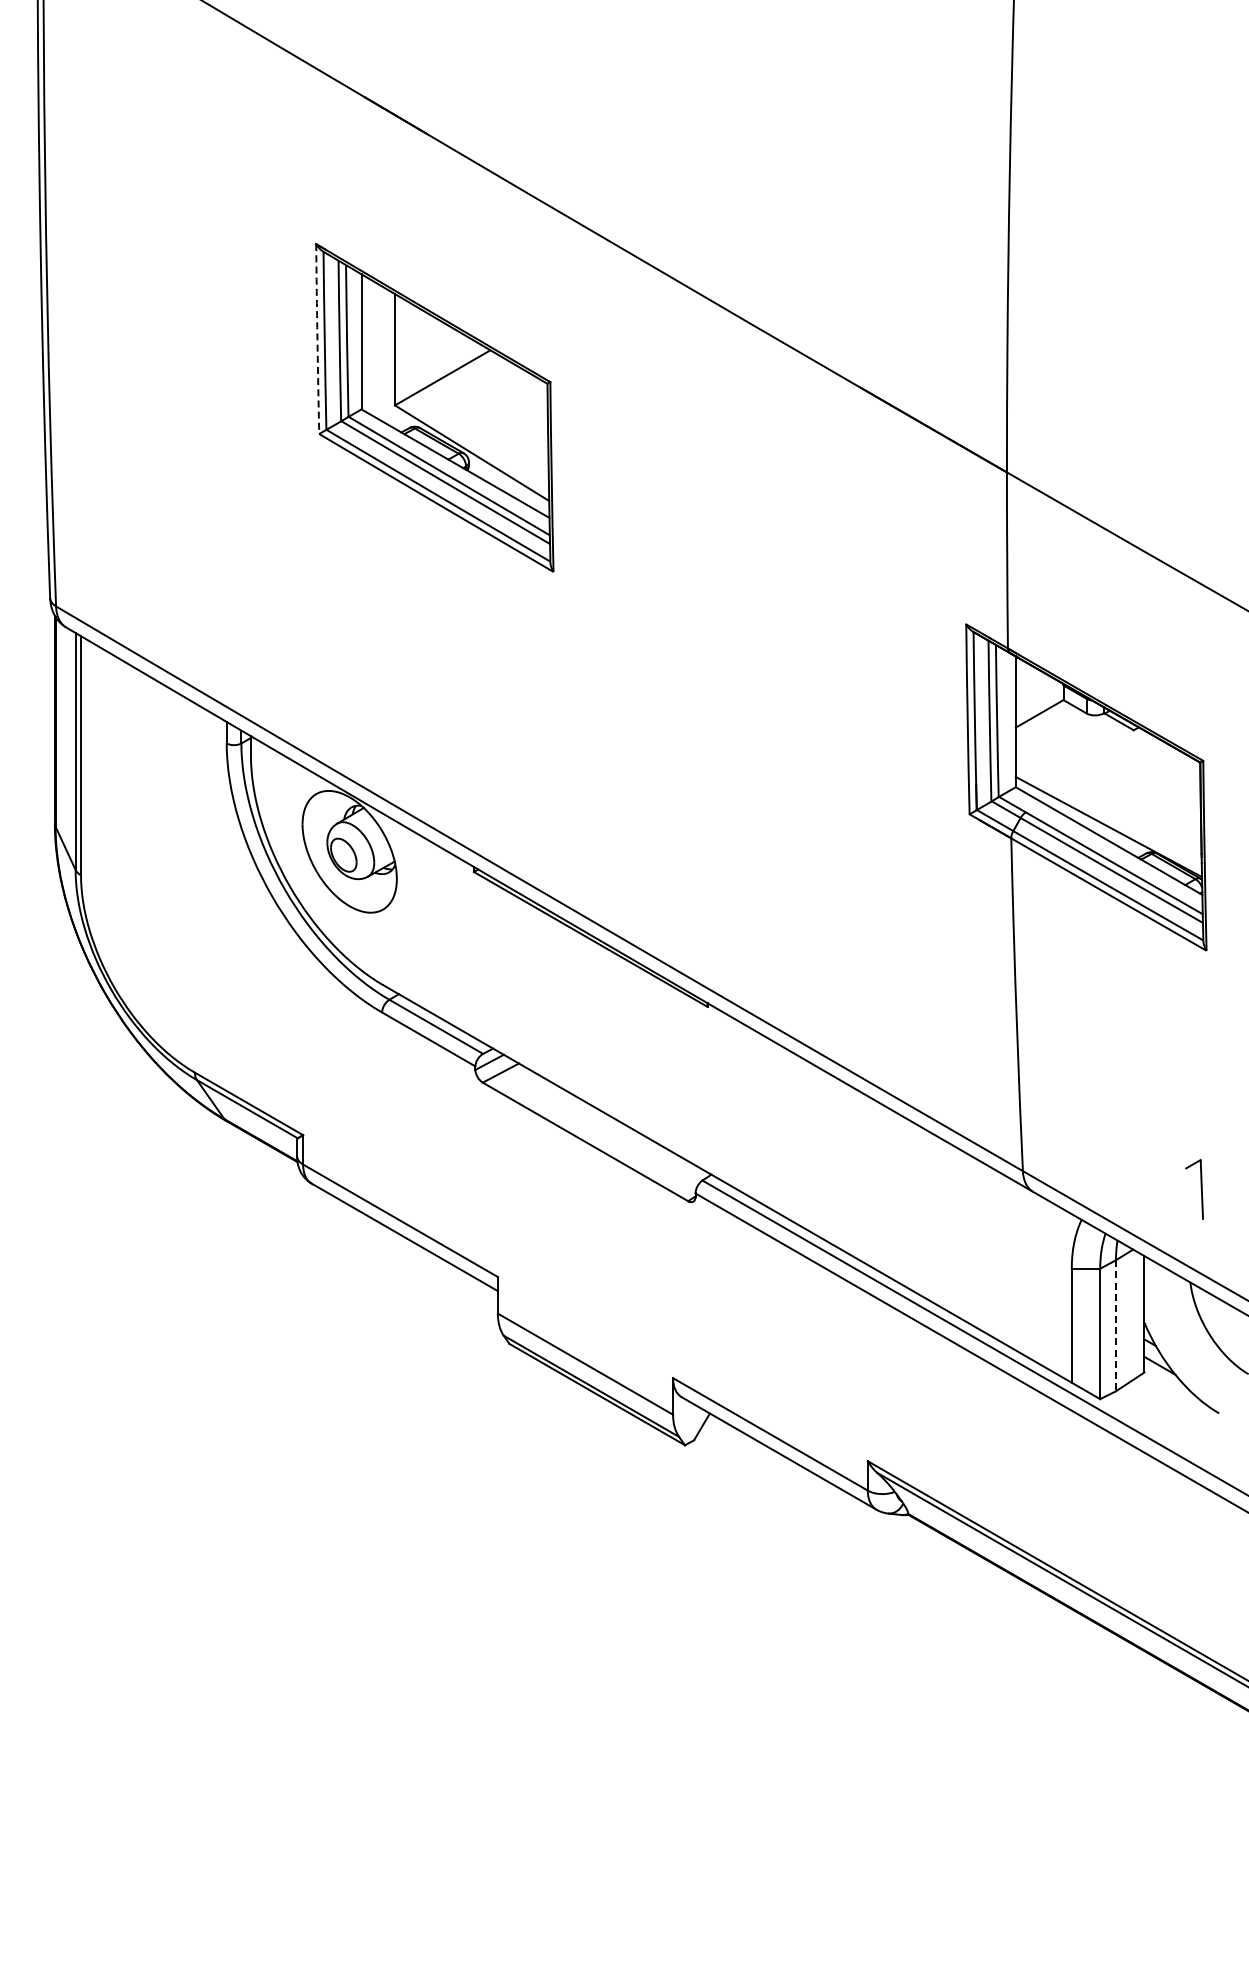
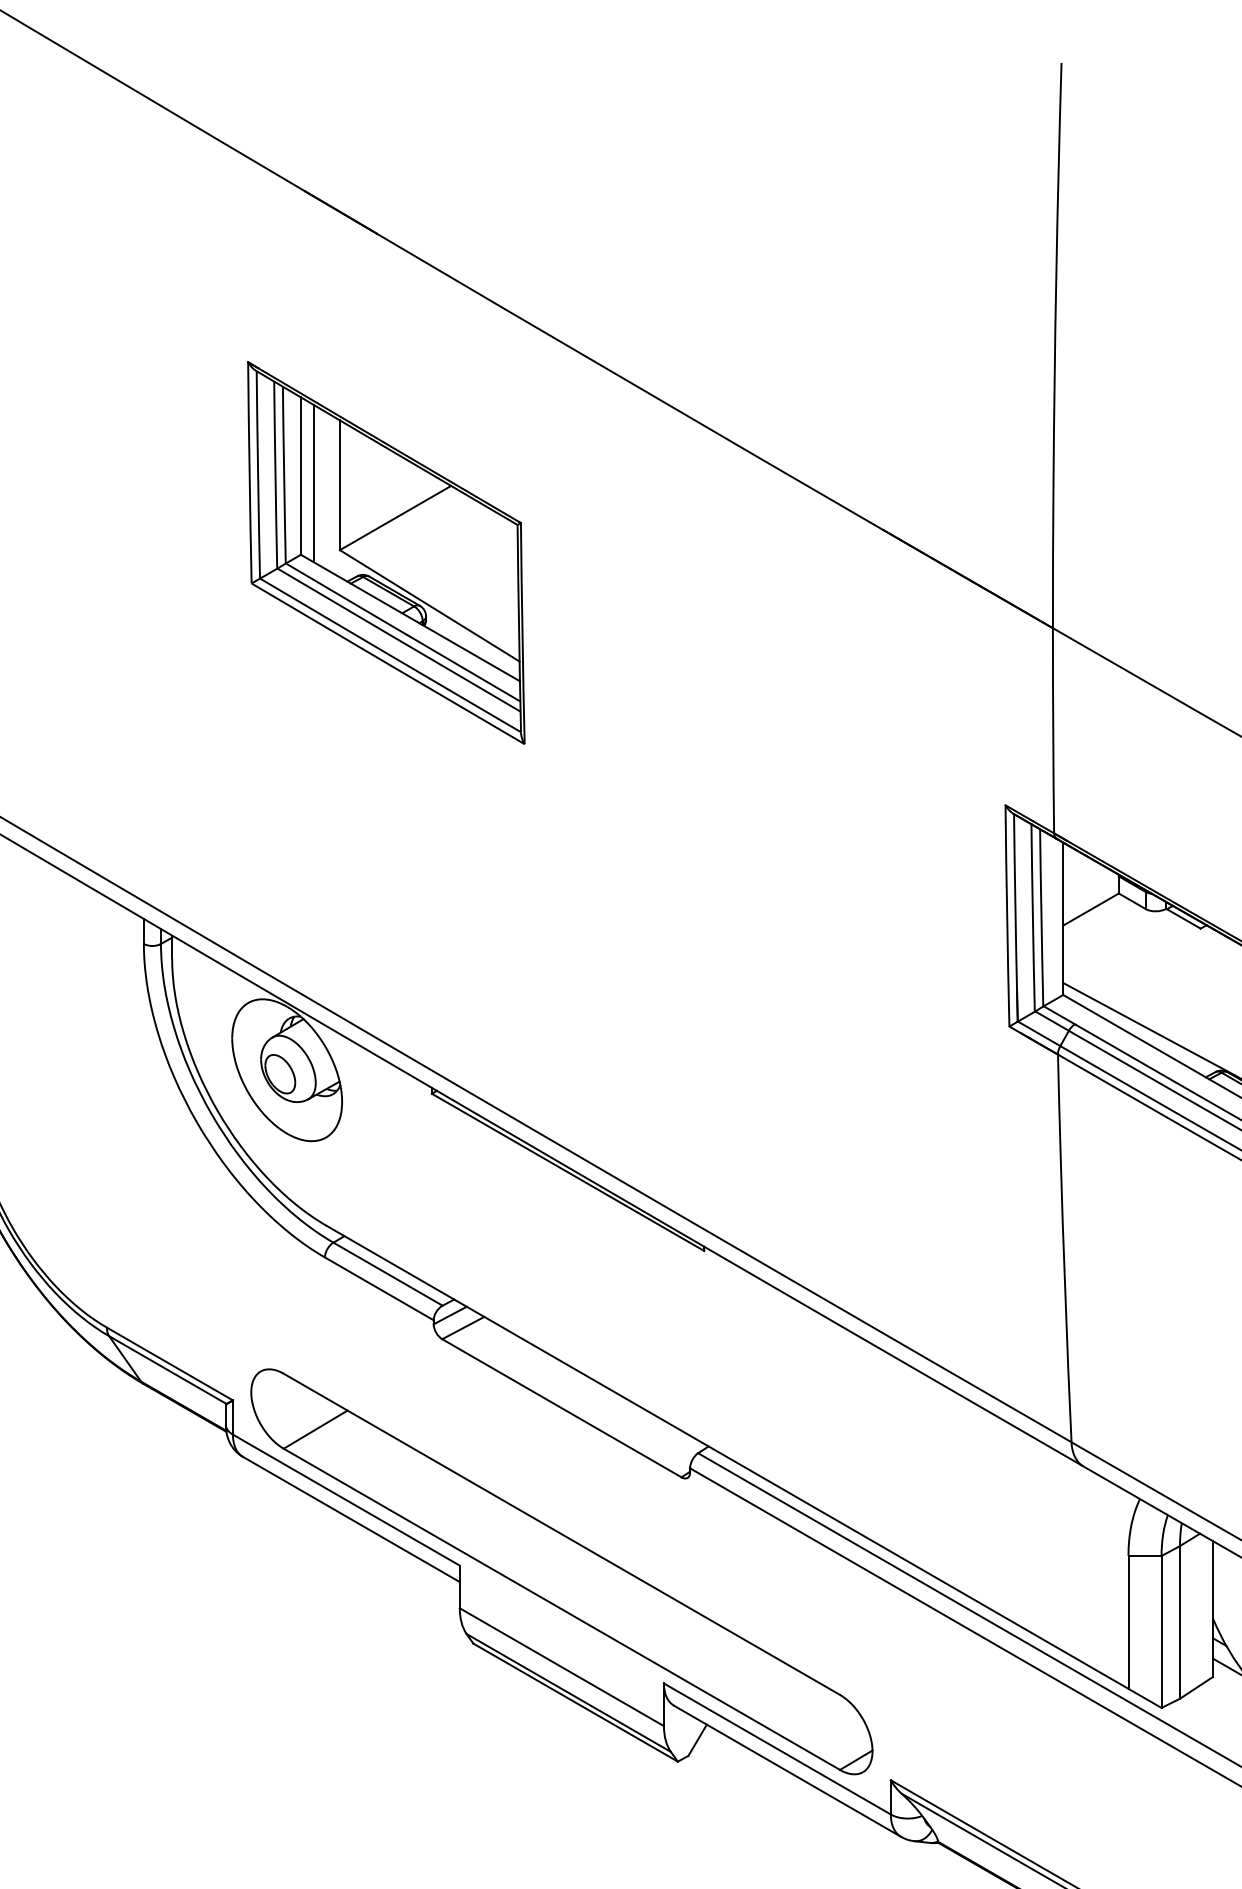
arc: (317, 339) -> (249, 473), dashed -> solid
line: (372, 347) -> (313, 482), added
part: (585, 1281) -> (561, 1570), added
line: (1116, 1325) -> (1180, 1622), dashed -> solid

